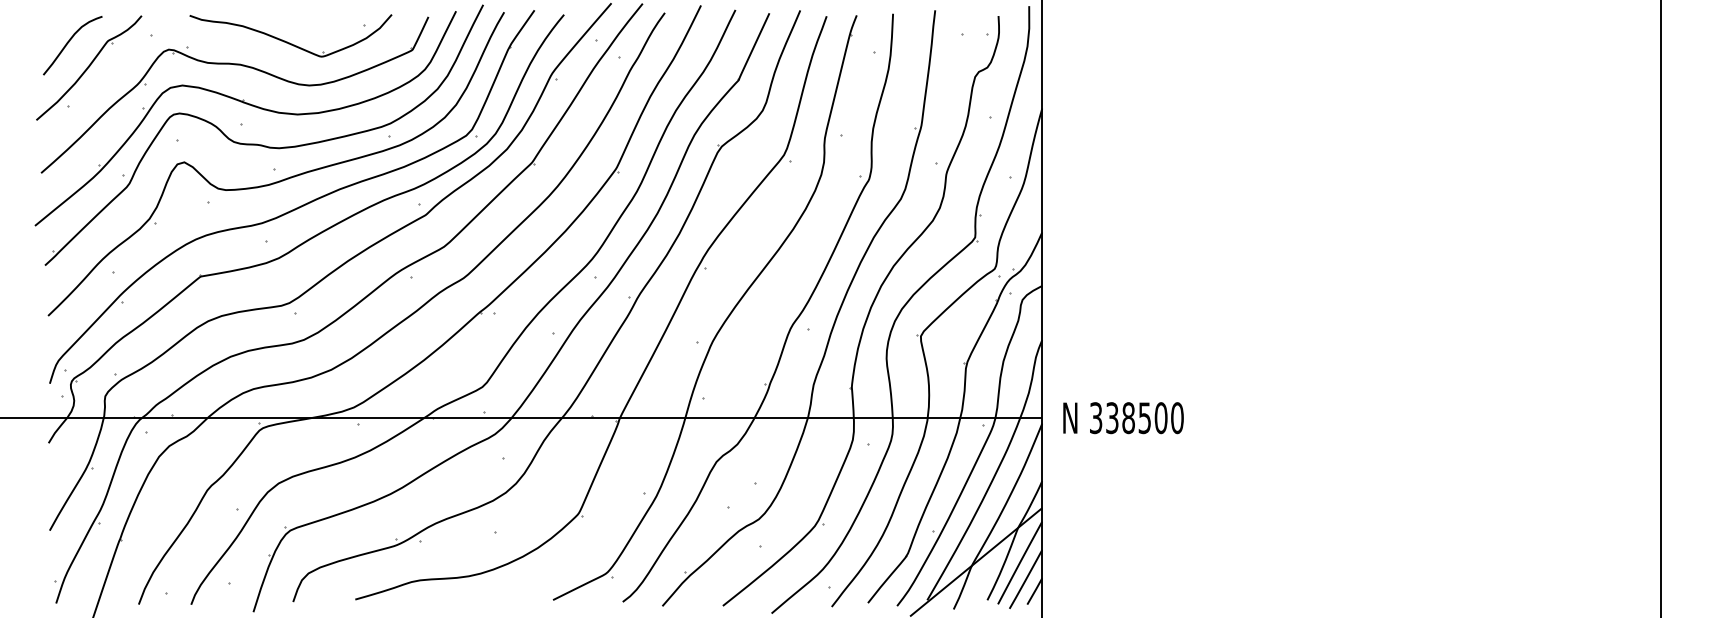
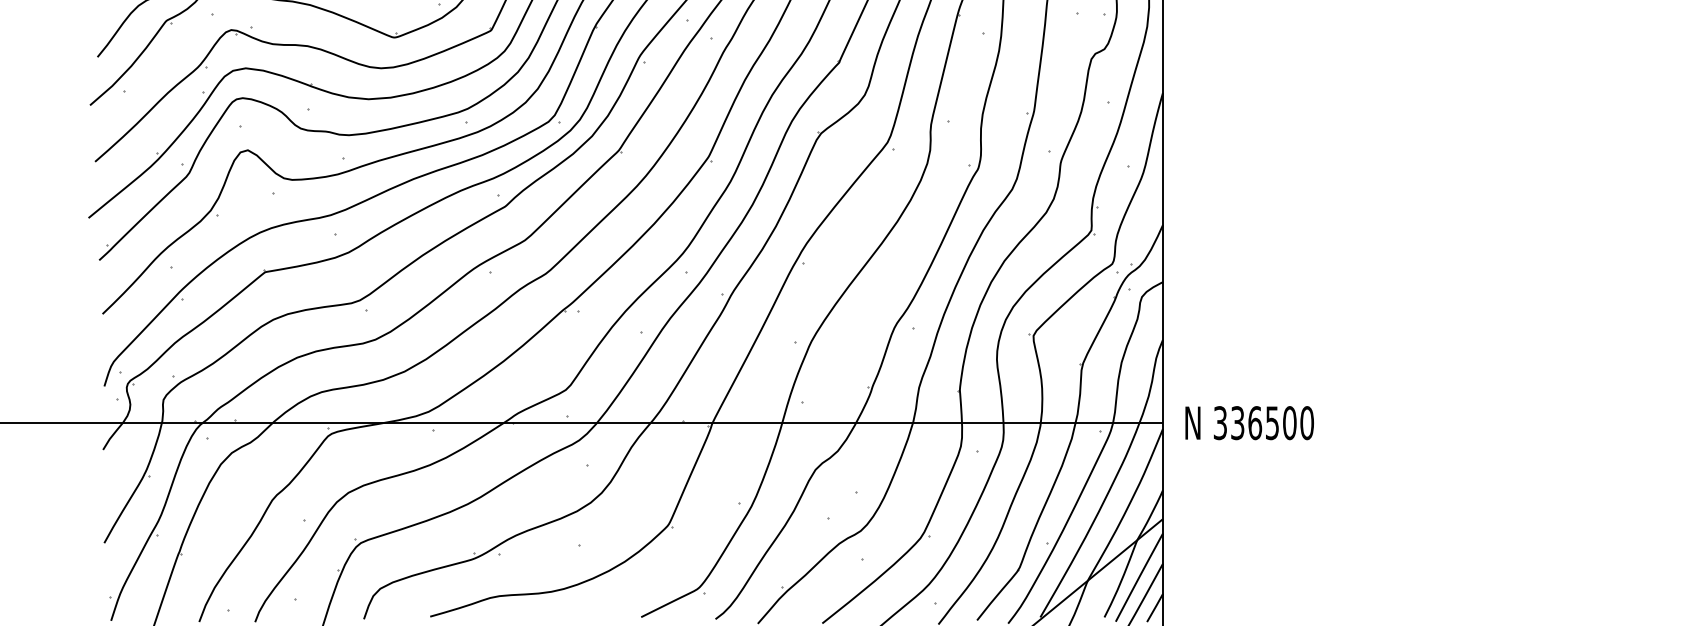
text: (1128, 417) -> (1254, 422), 338500 -> 336500

